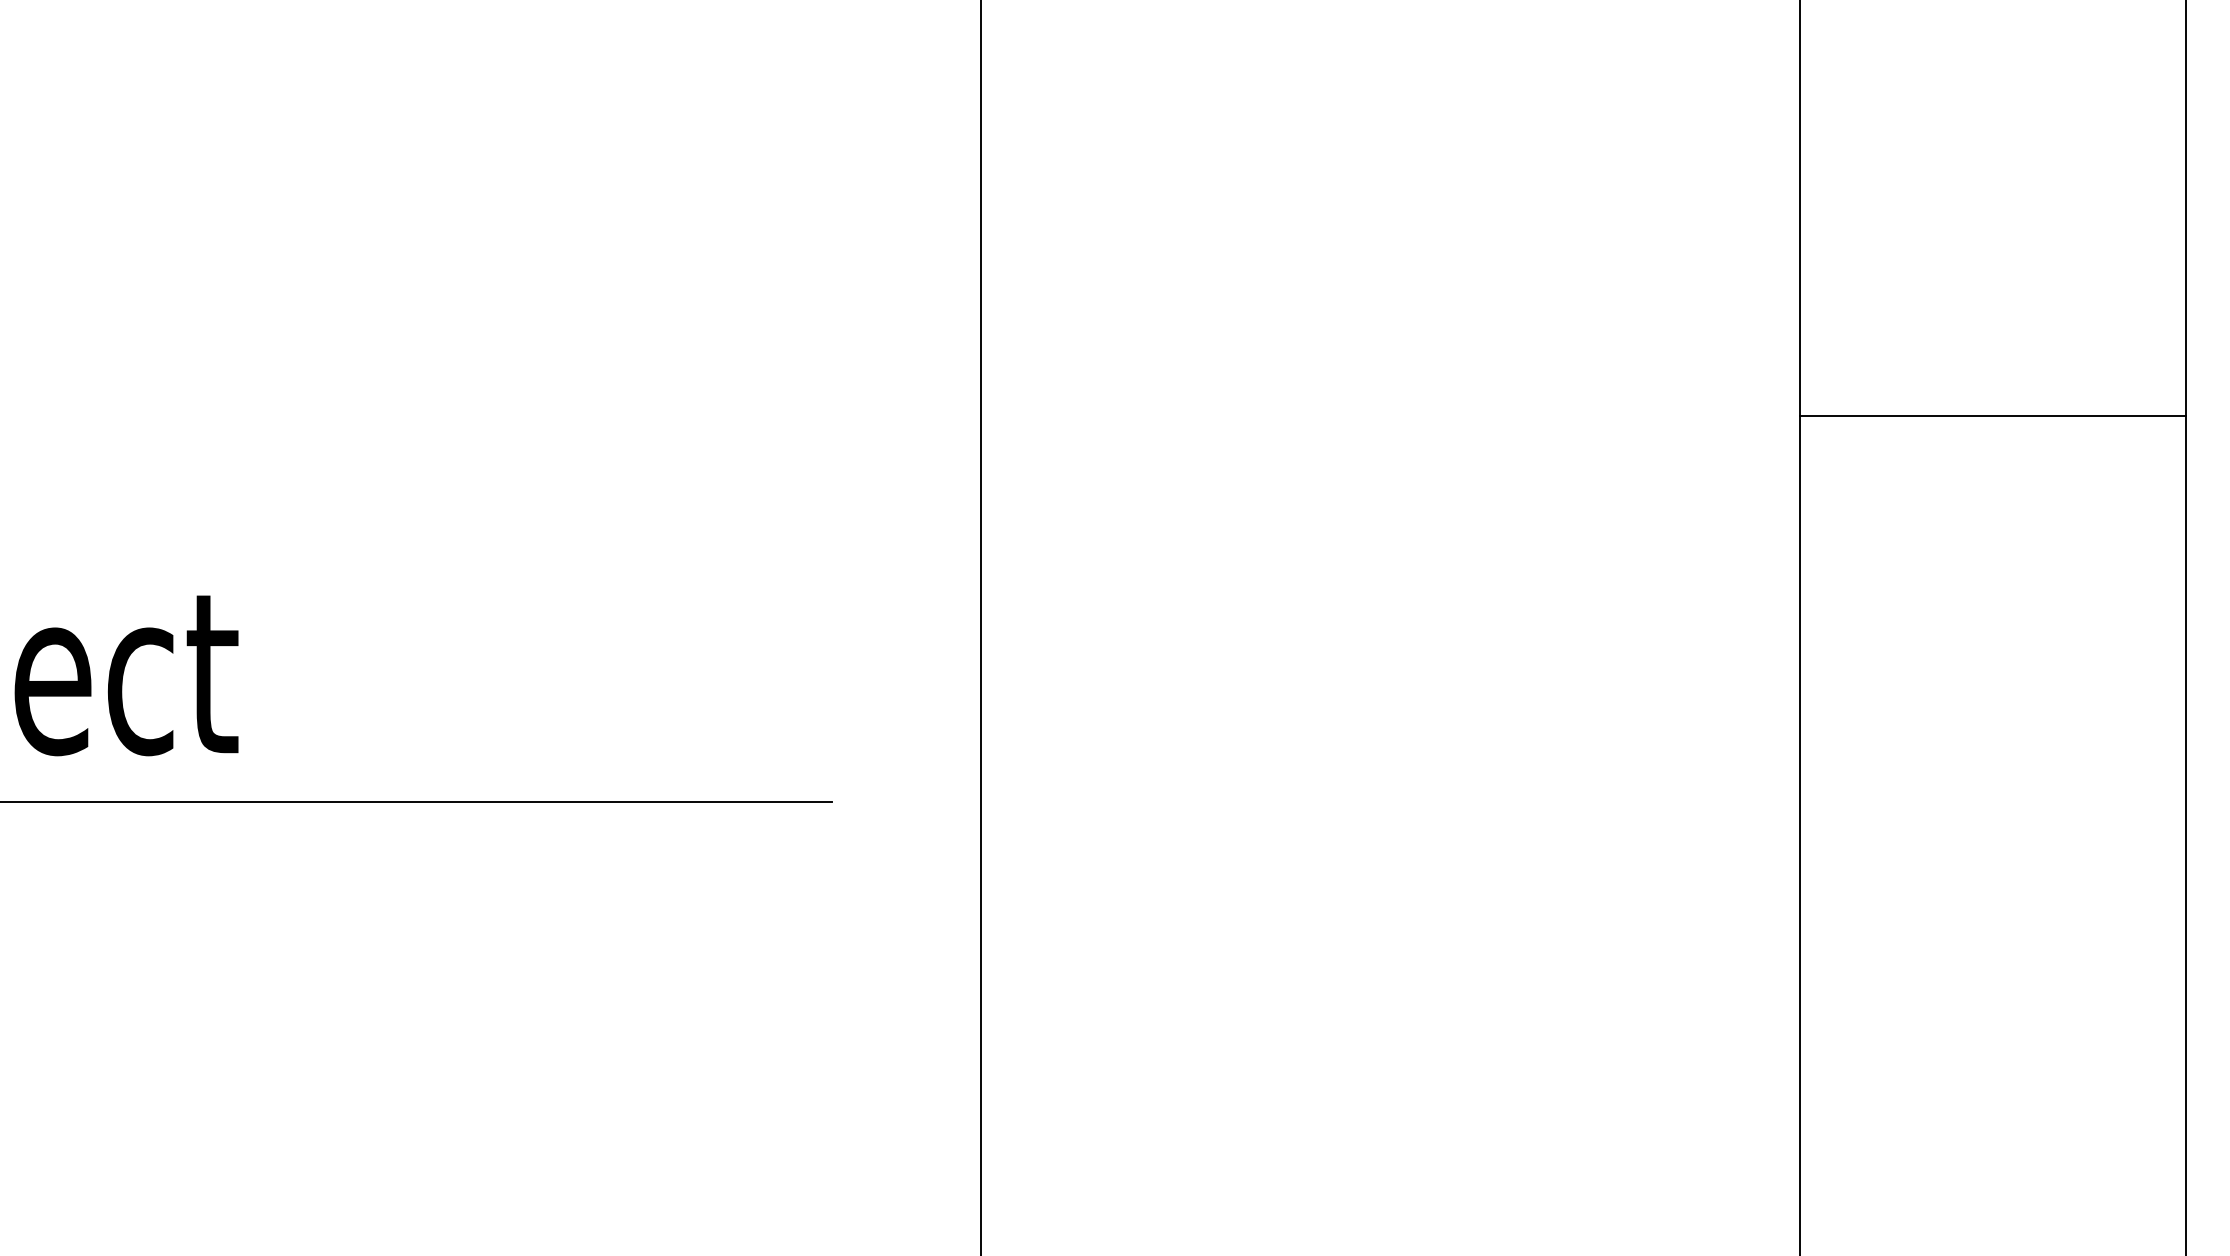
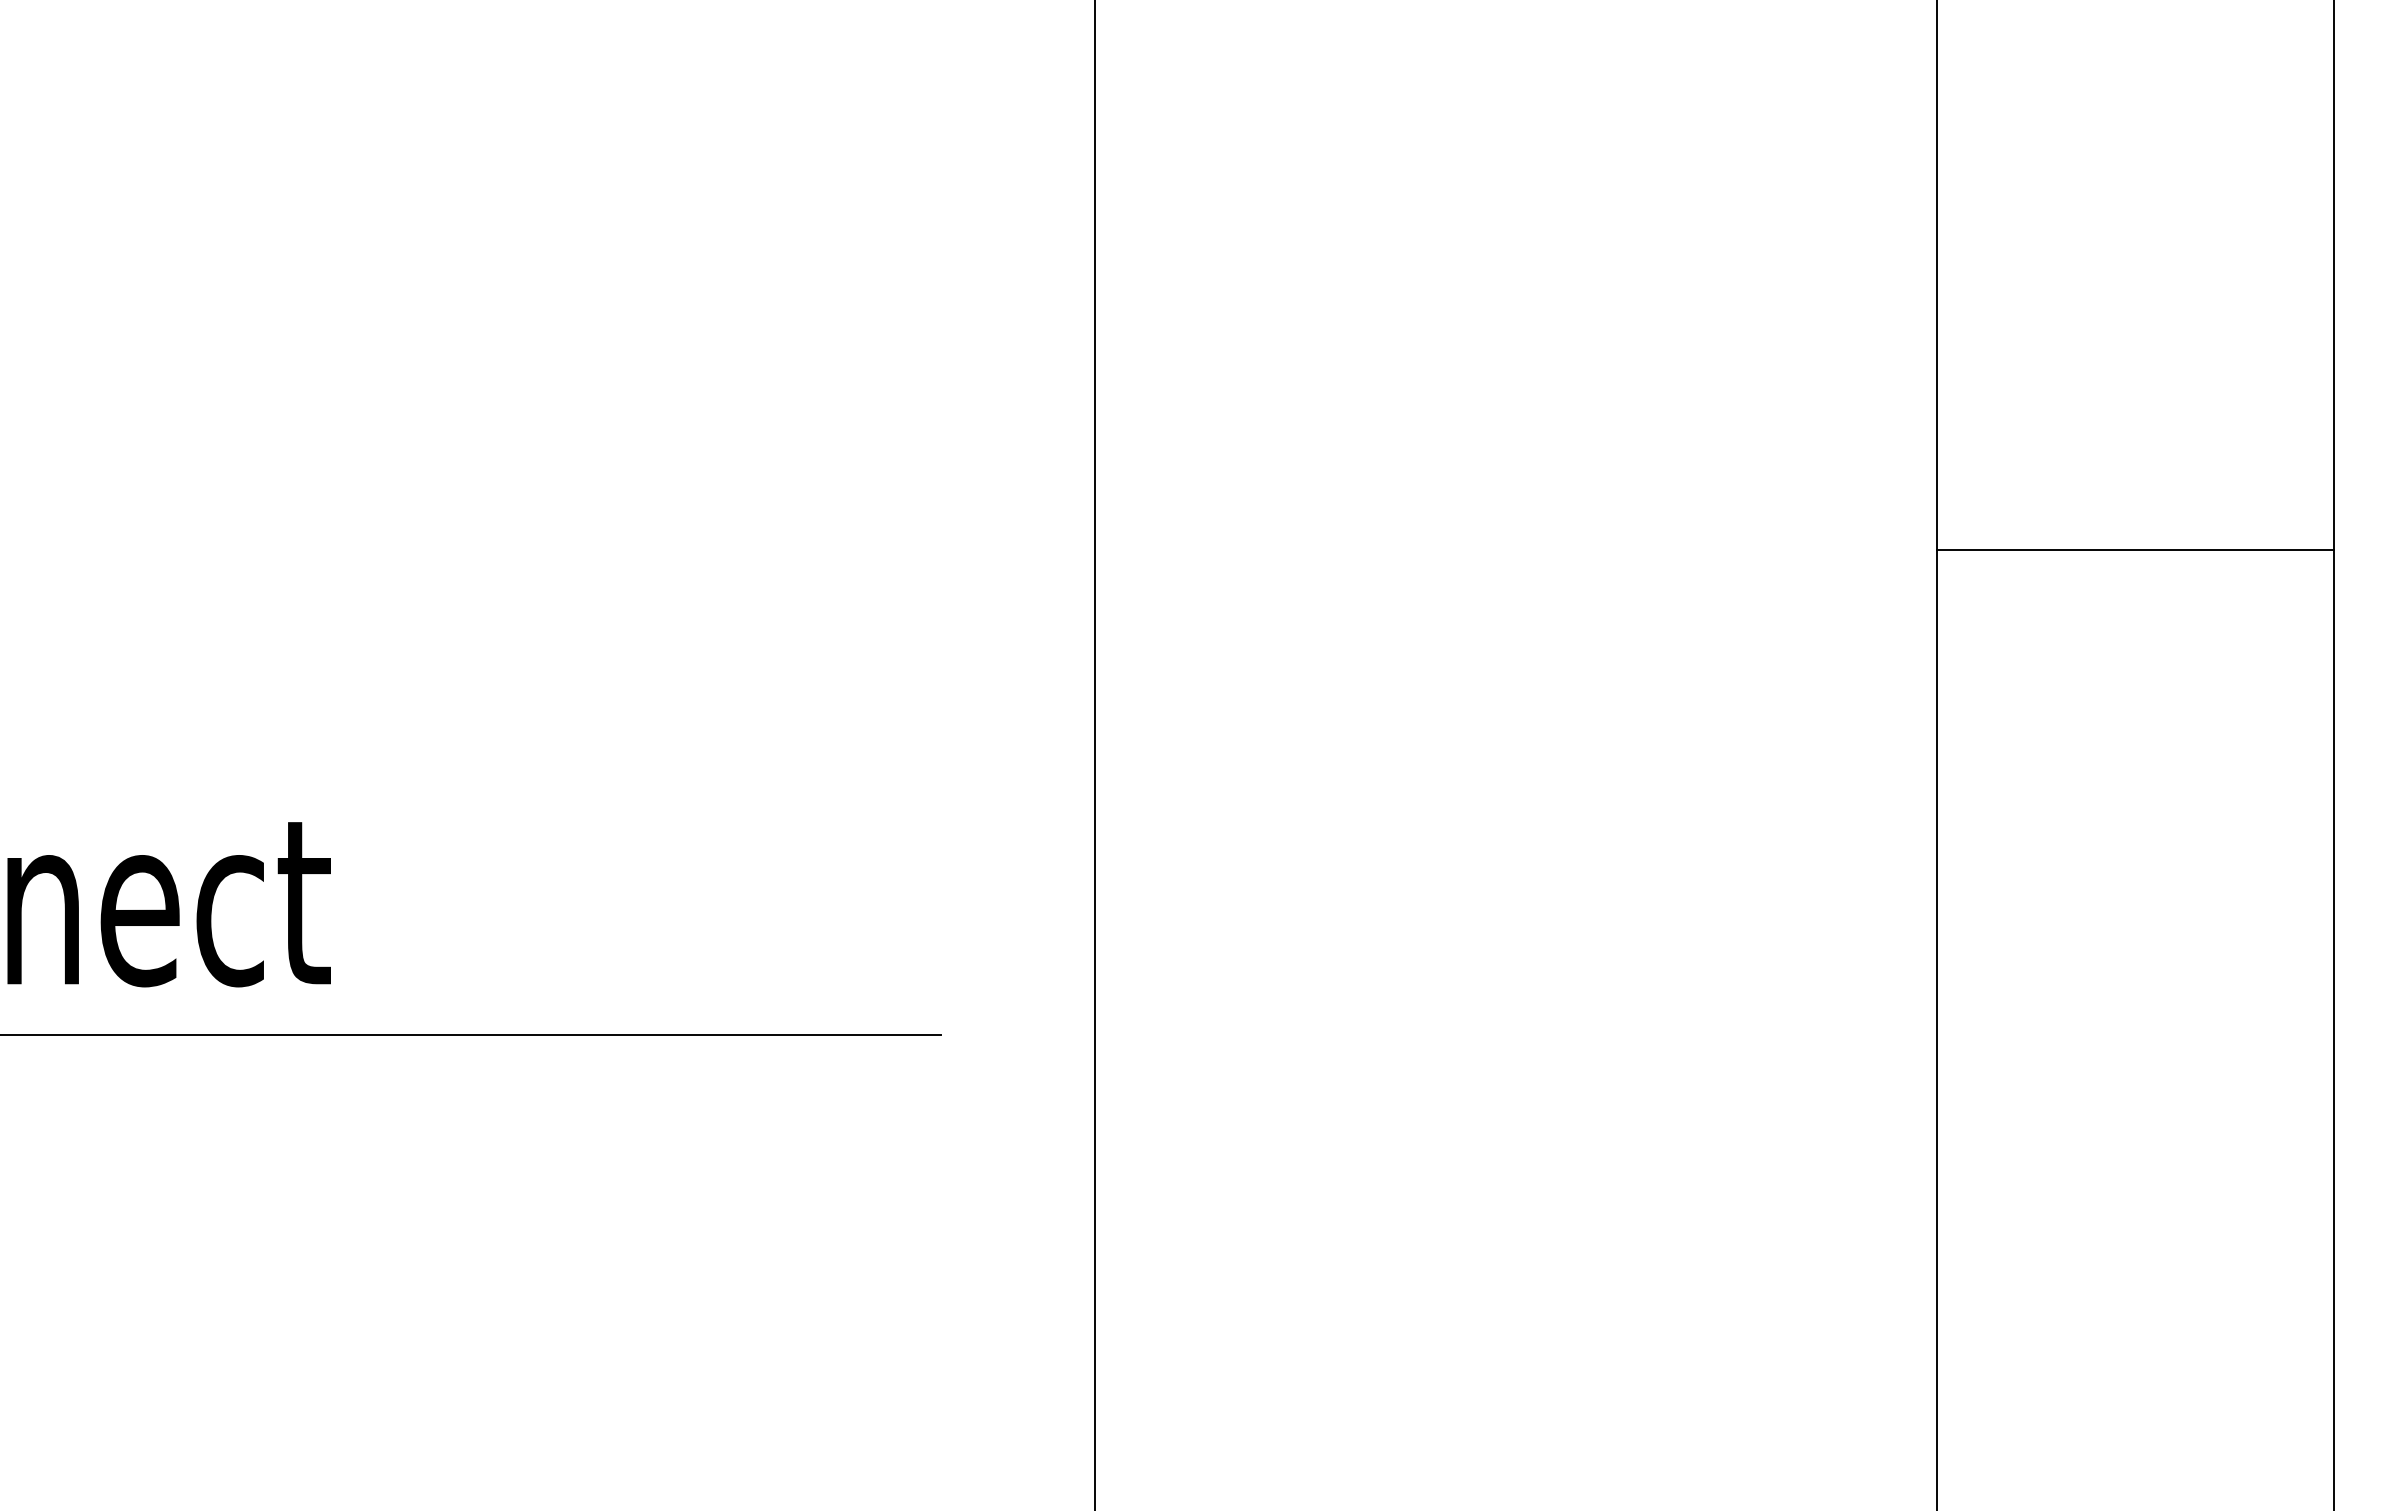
line: (1992, 416) -> (2135, 549), moved

